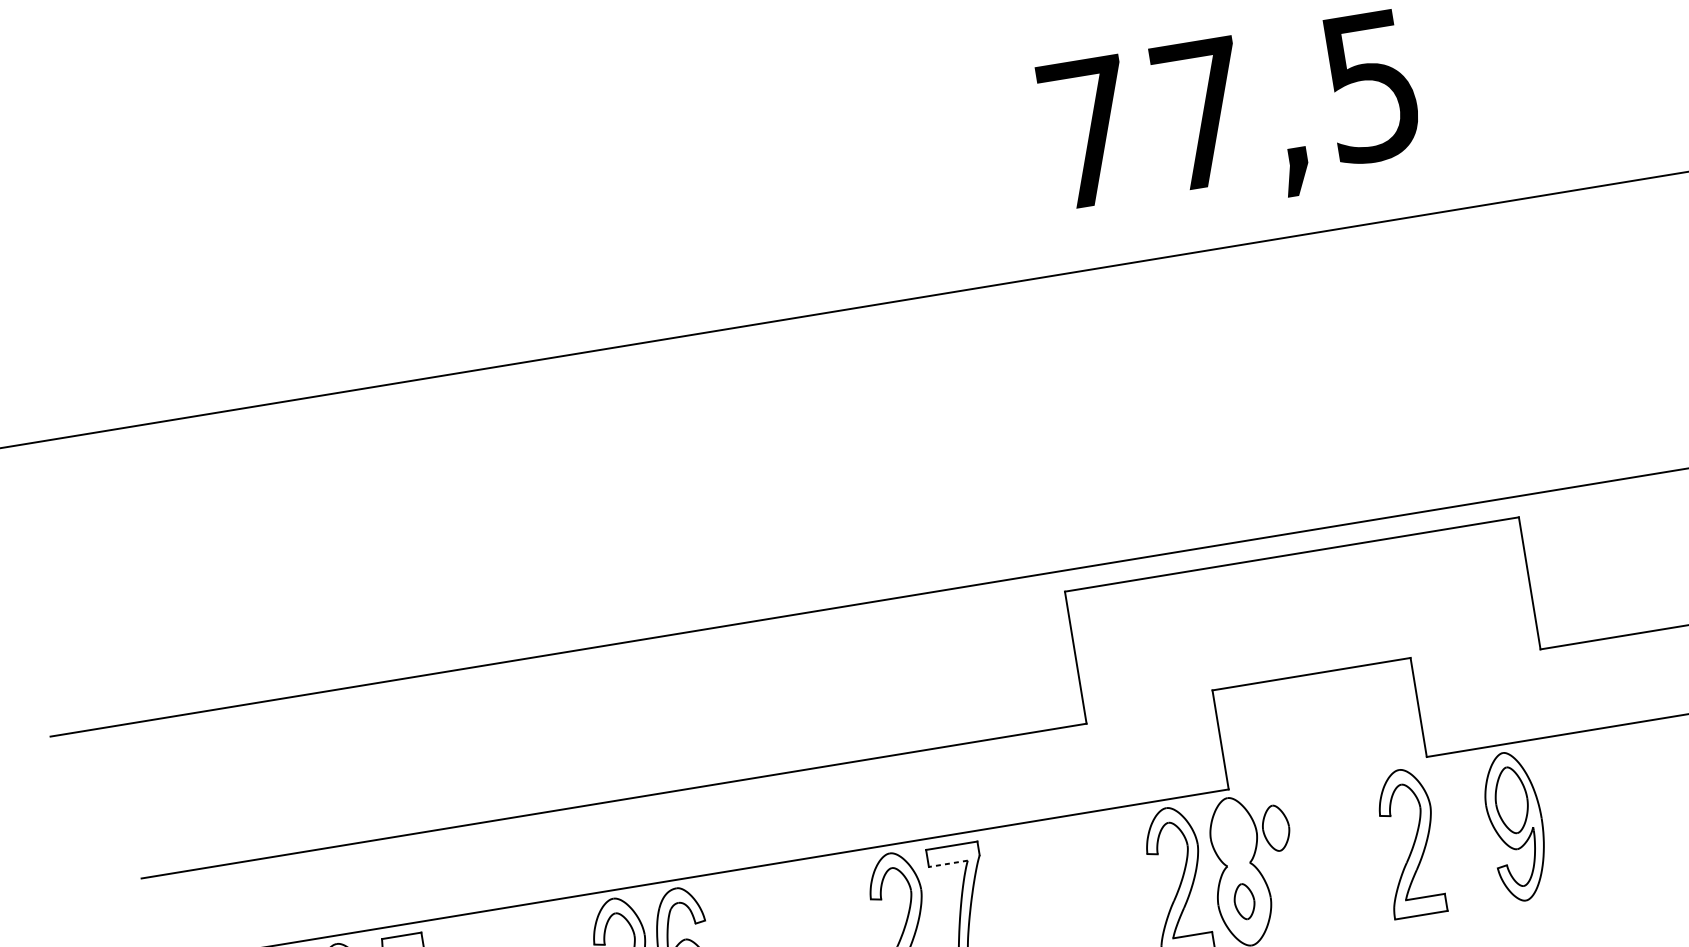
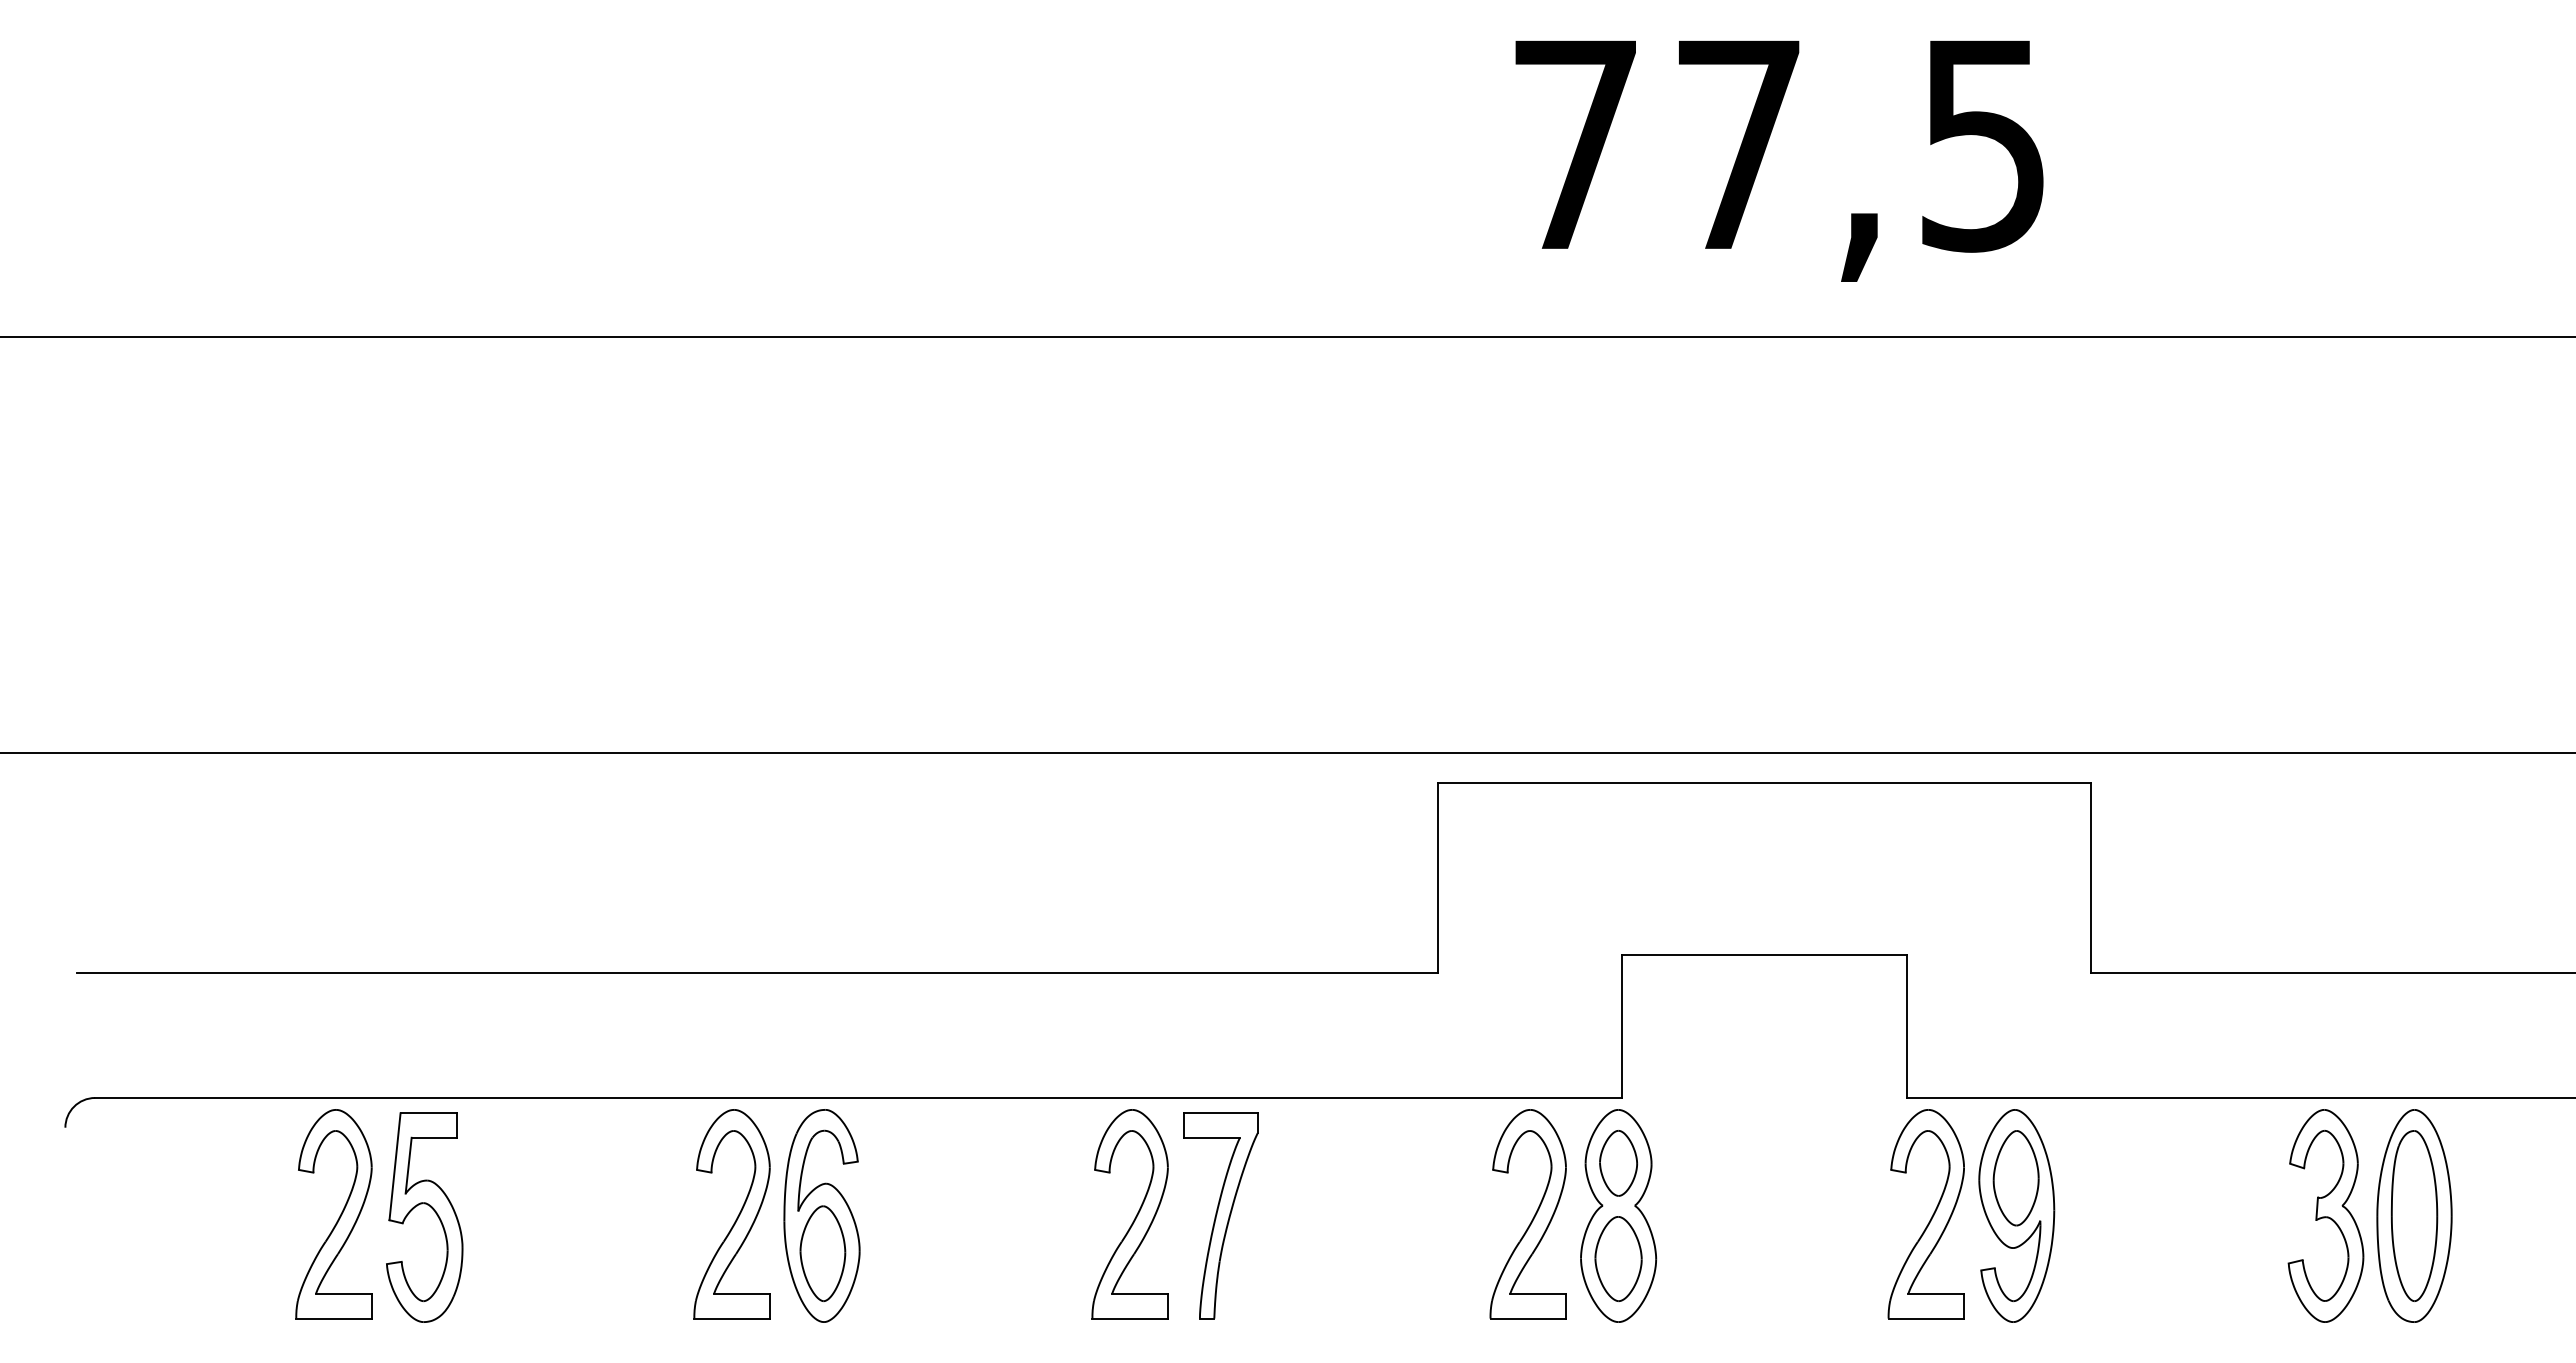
part: (1276, 828) -> (1618, 1163), moved
part: (1413, 843) -> (1931, 1216), moved
line: (948, 863) -> (1211, 1137), dashed -> solid
part: (1244, 901) -> (1618, 1258), size x1.67

